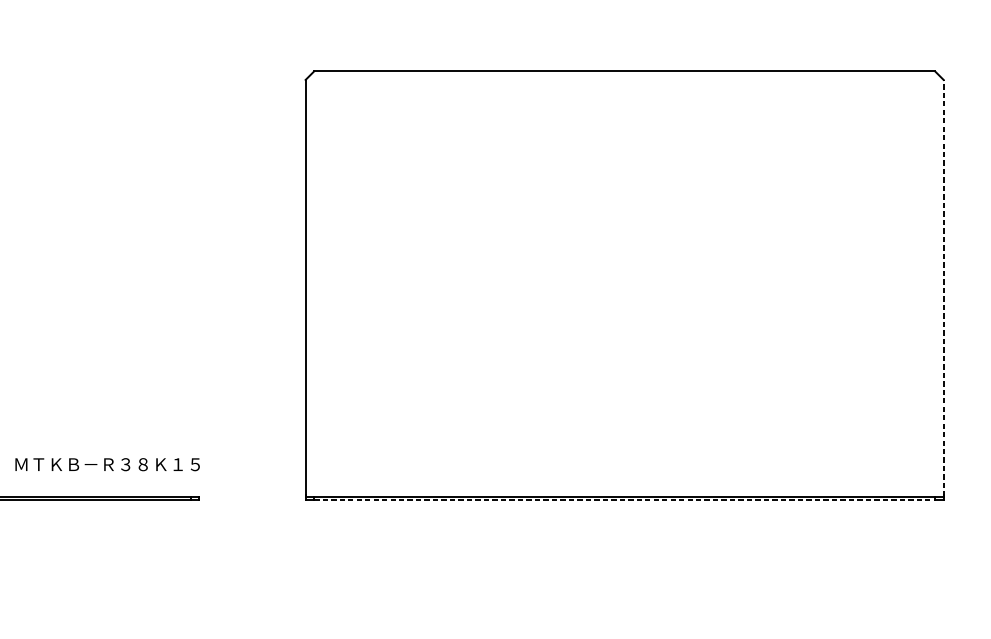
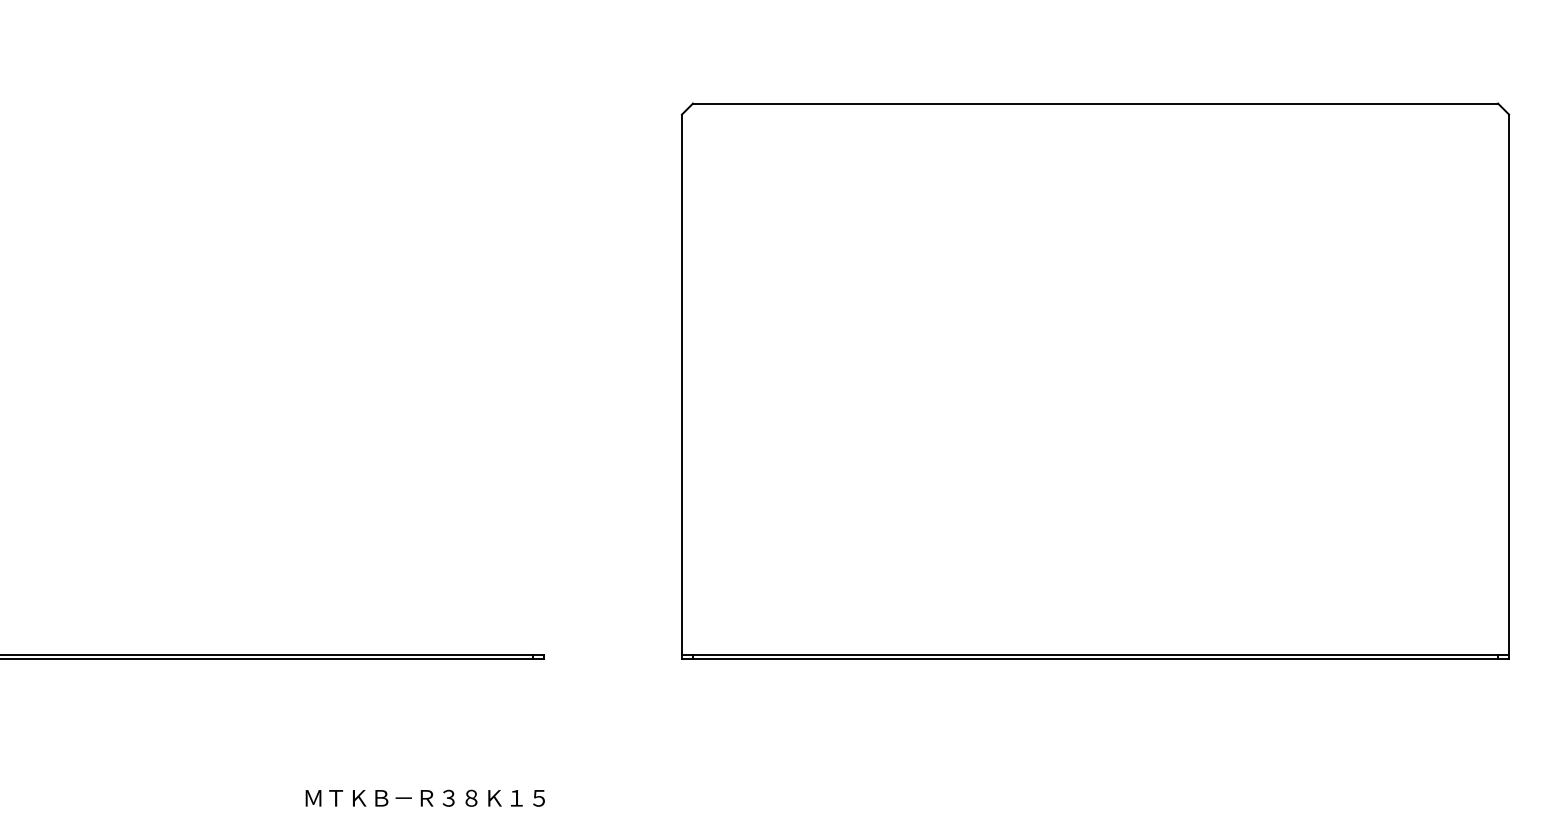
line: (943, 288) -> (1509, 384), dashed -> solid
text: (107, 464) -> (424, 797), moved
line: (624, 500) -> (1095, 659), dashed -> solid

